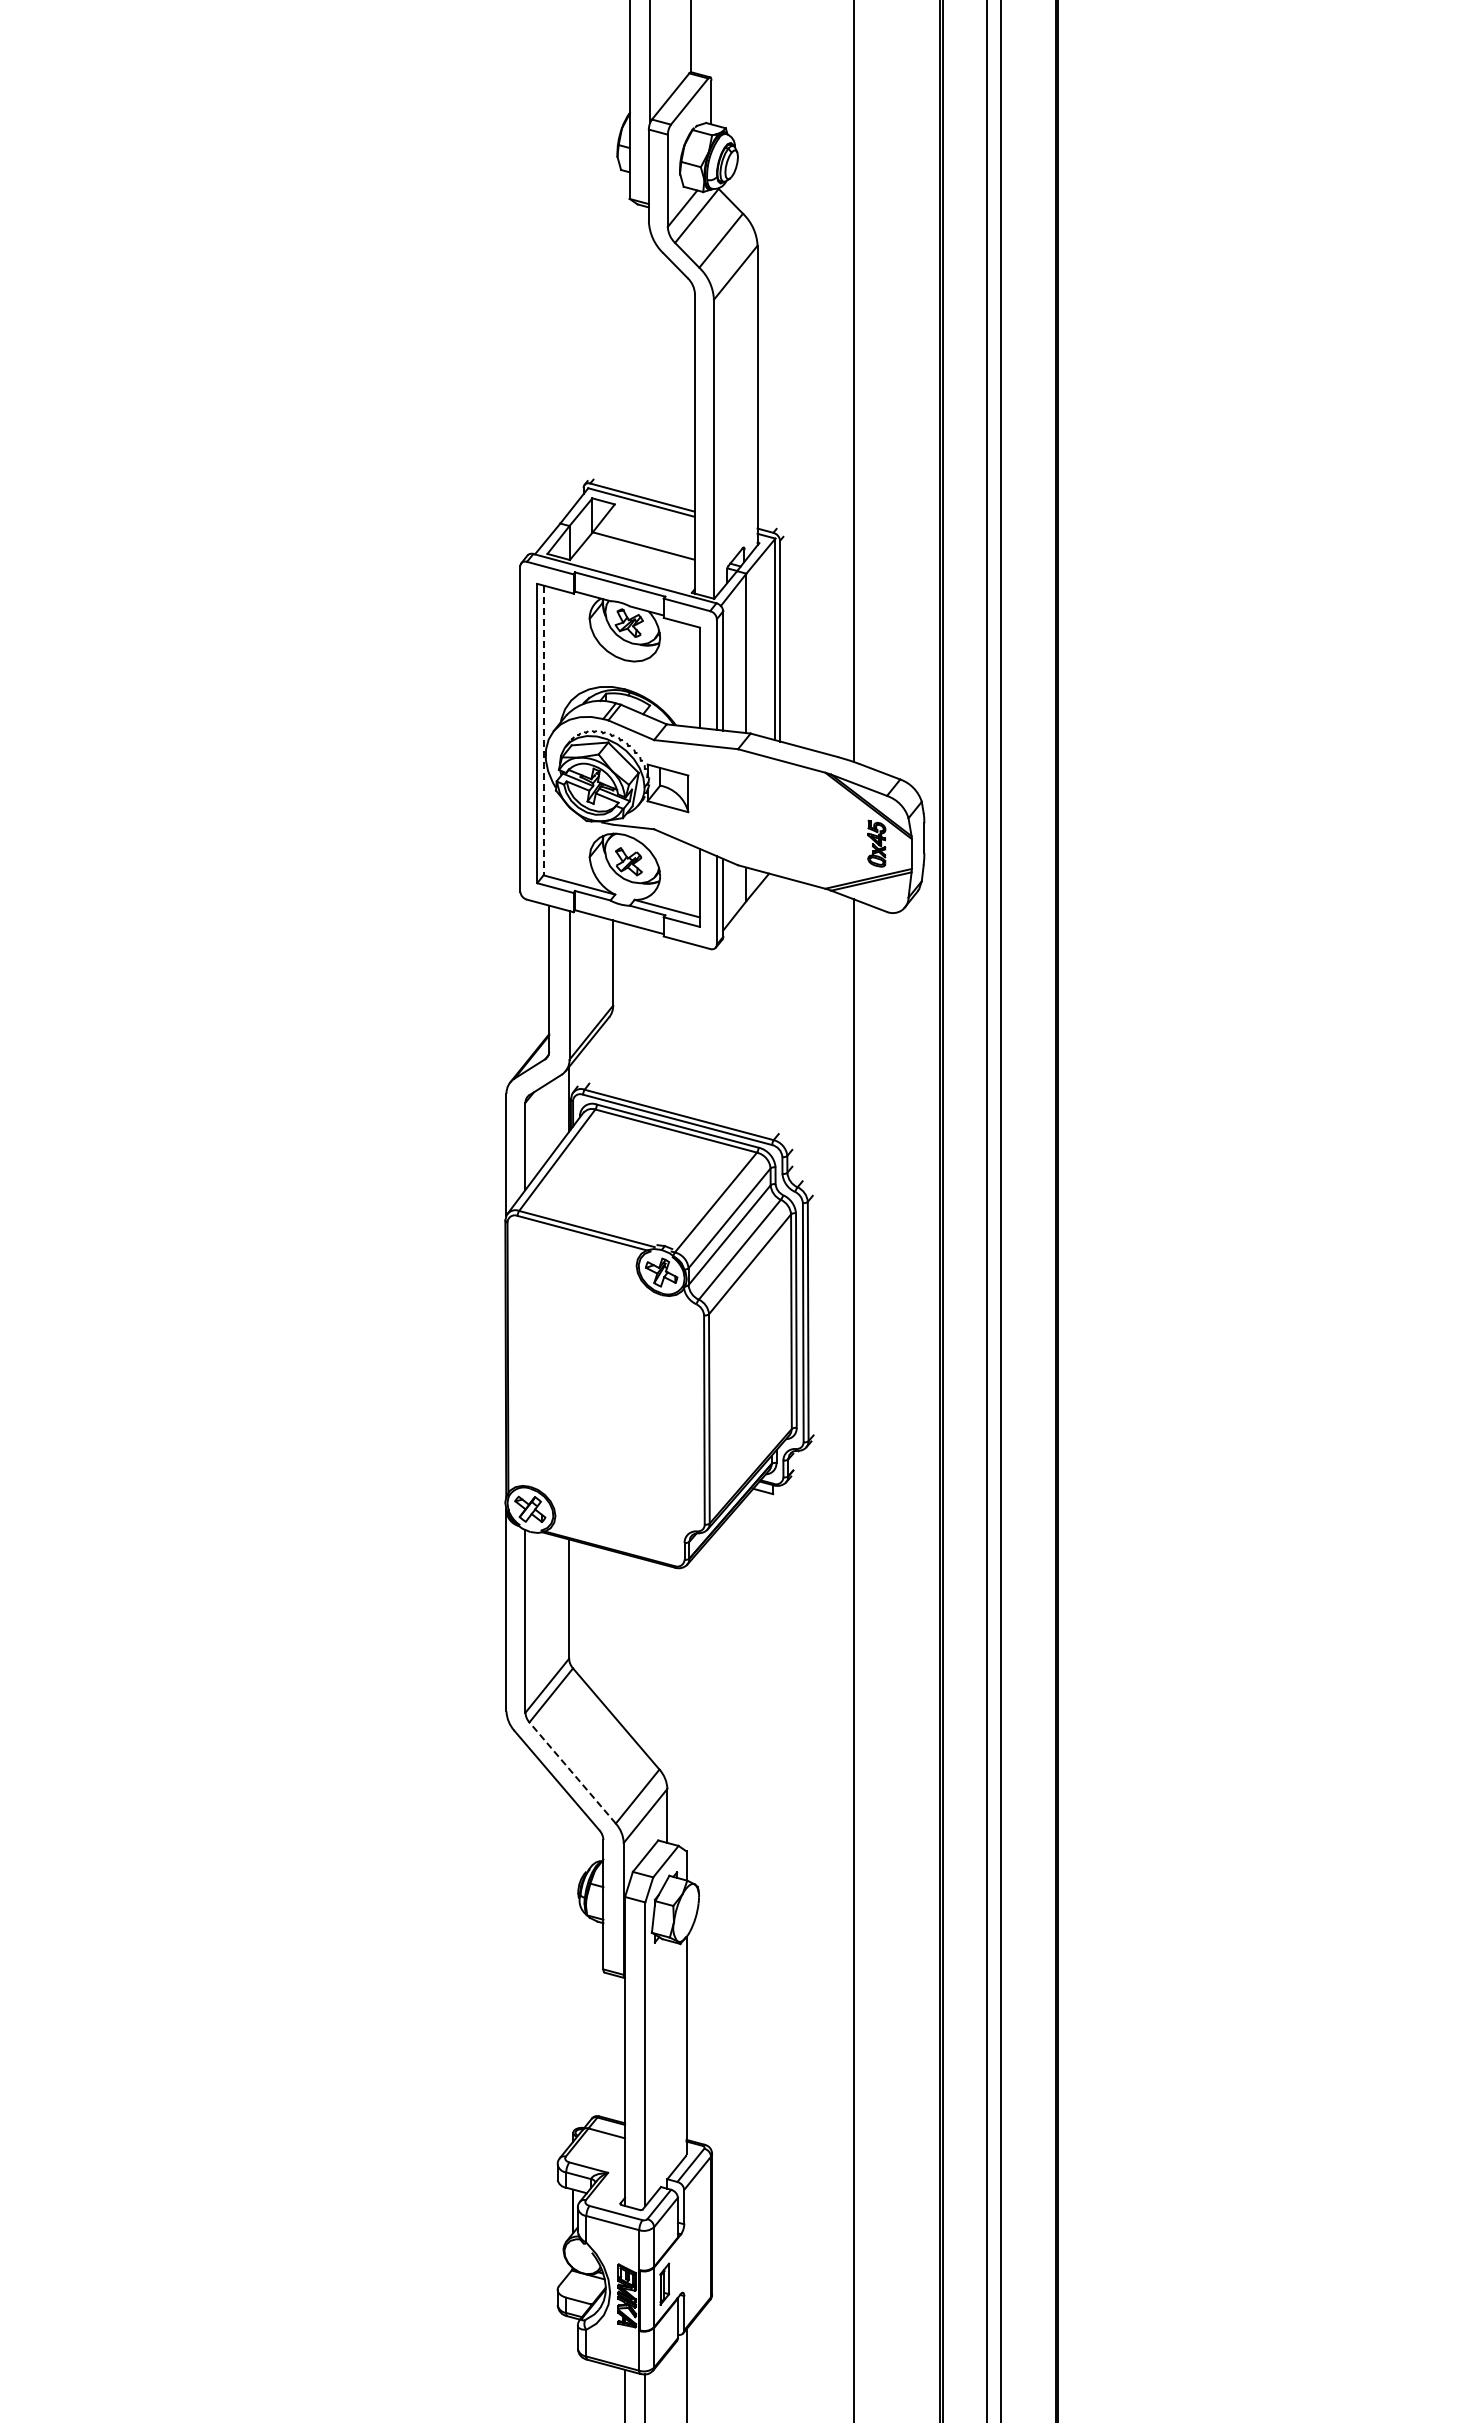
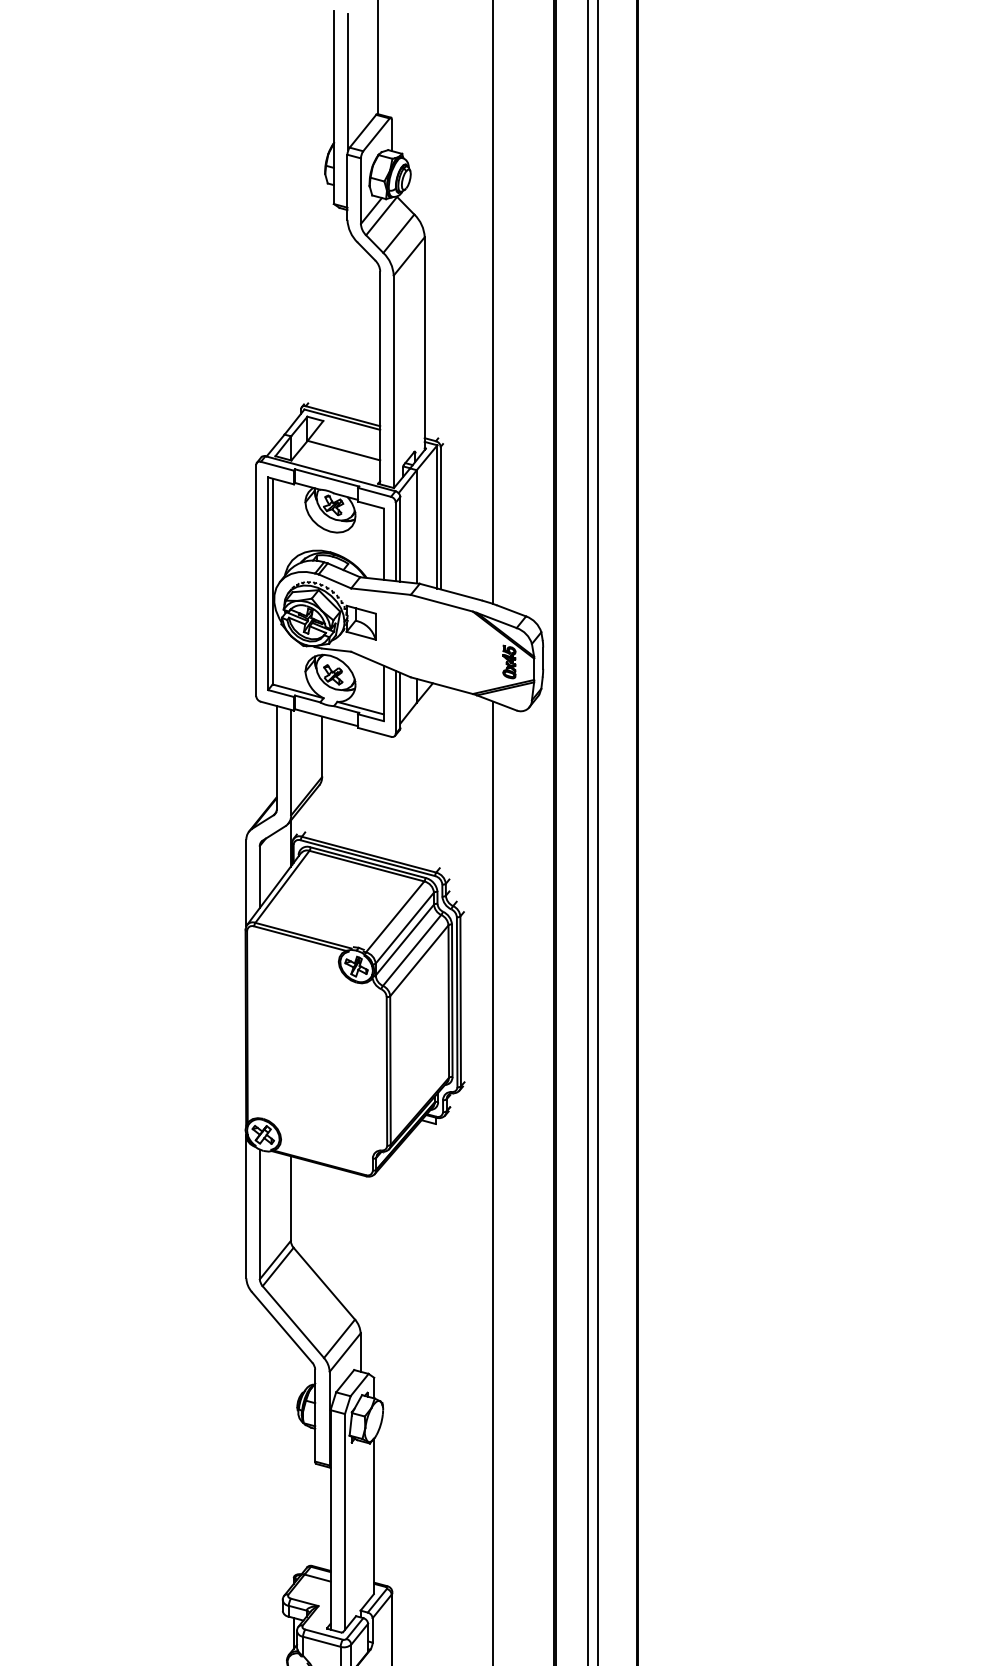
line: (543, 730) -> (272, 581), dashed -> solid
line: (572, 1773) -> (293, 1322), dashed -> solid

